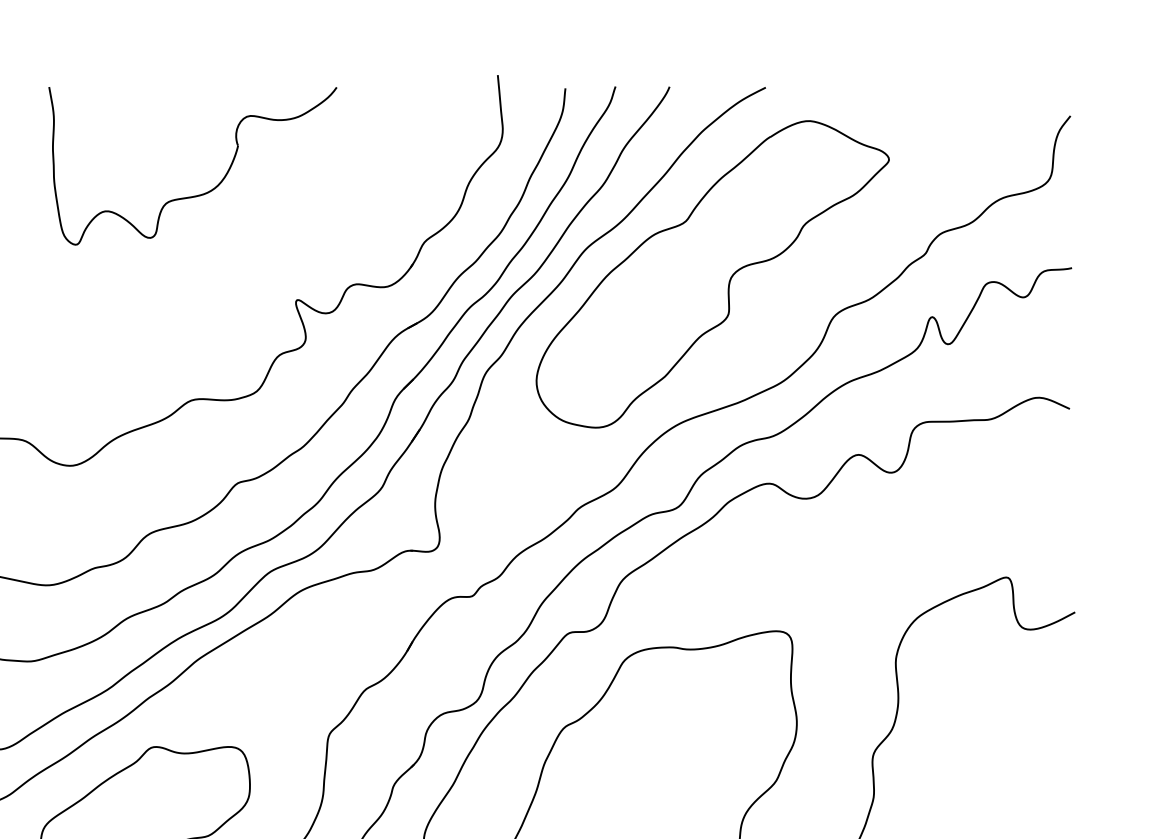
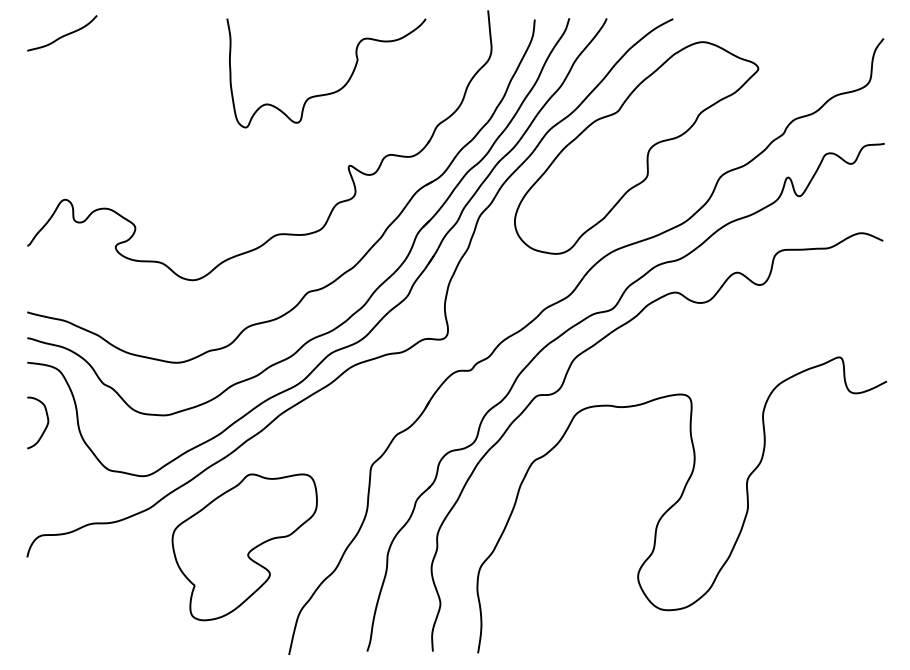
part: (202, 192) -> (333, 91), moved

